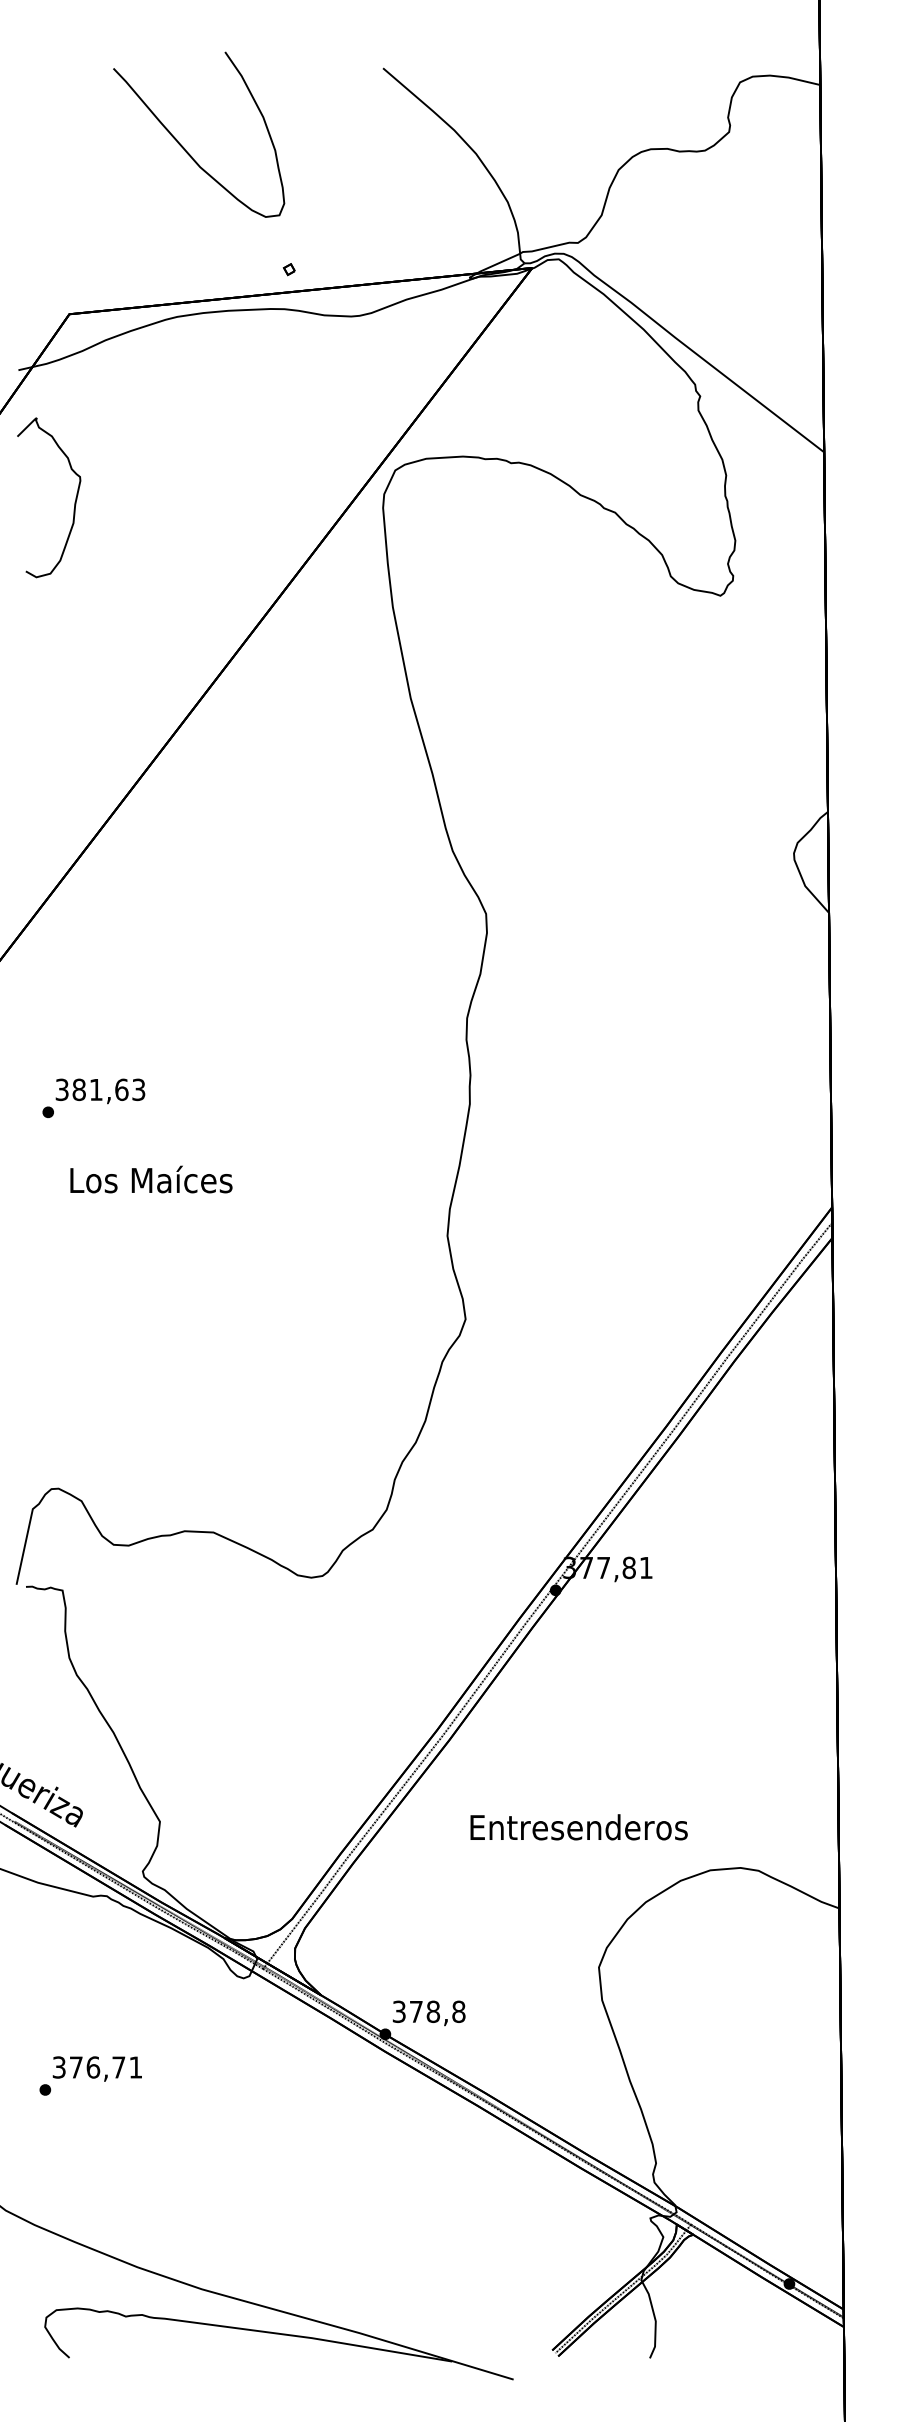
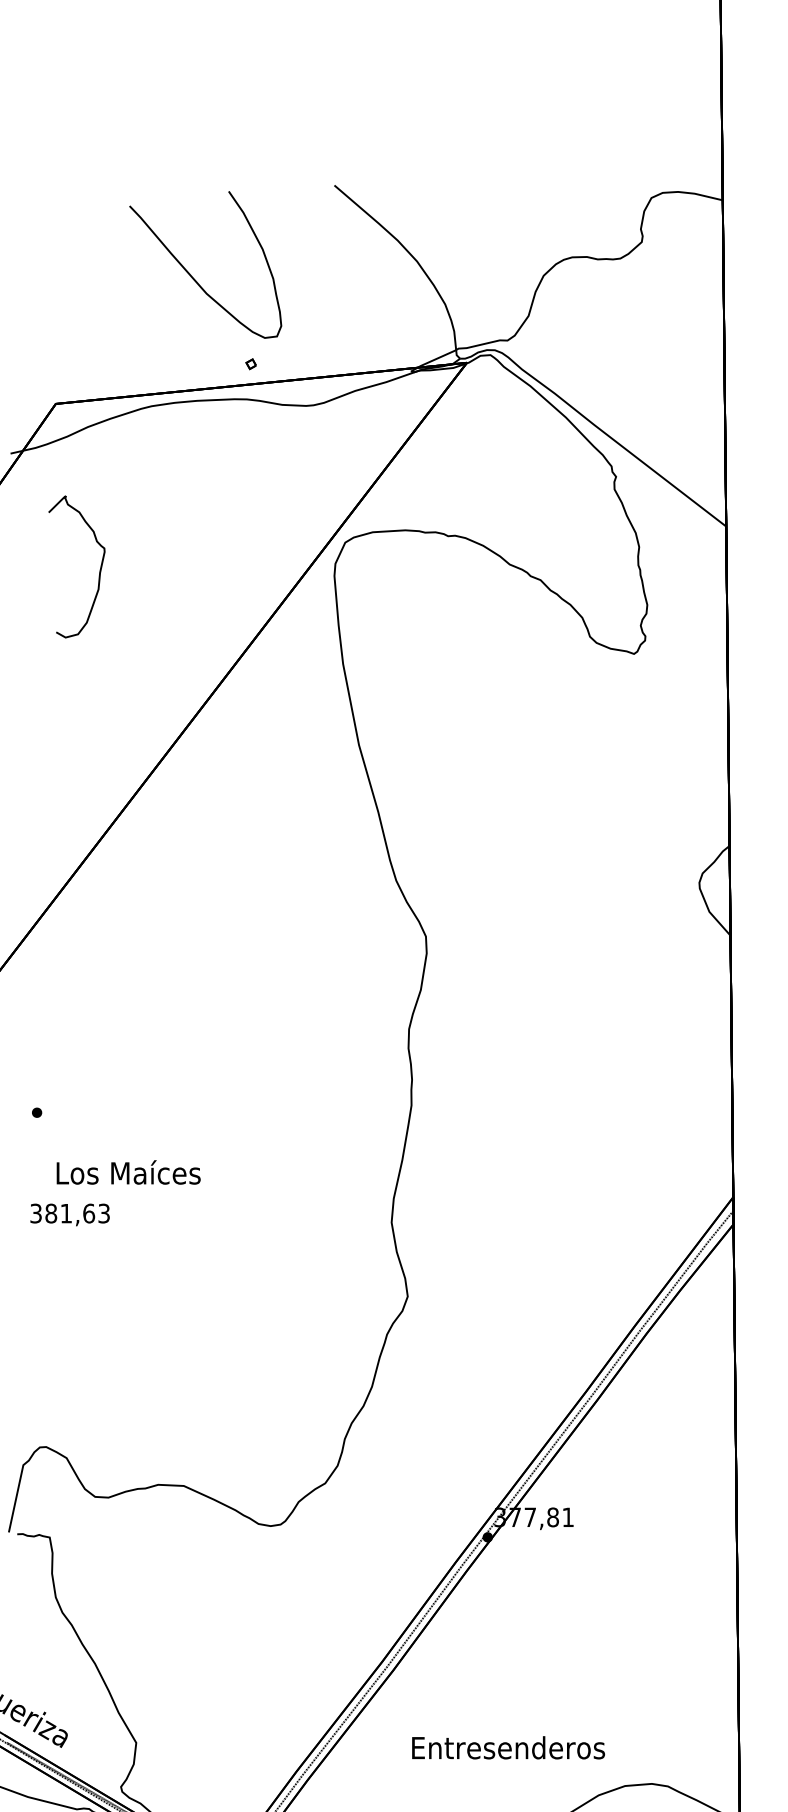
curve: (184, 147) -> (192, 276), moved
curve: (74, 502) -> (99, 571), moved
text: (100, 1091) -> (70, 1215), moved

